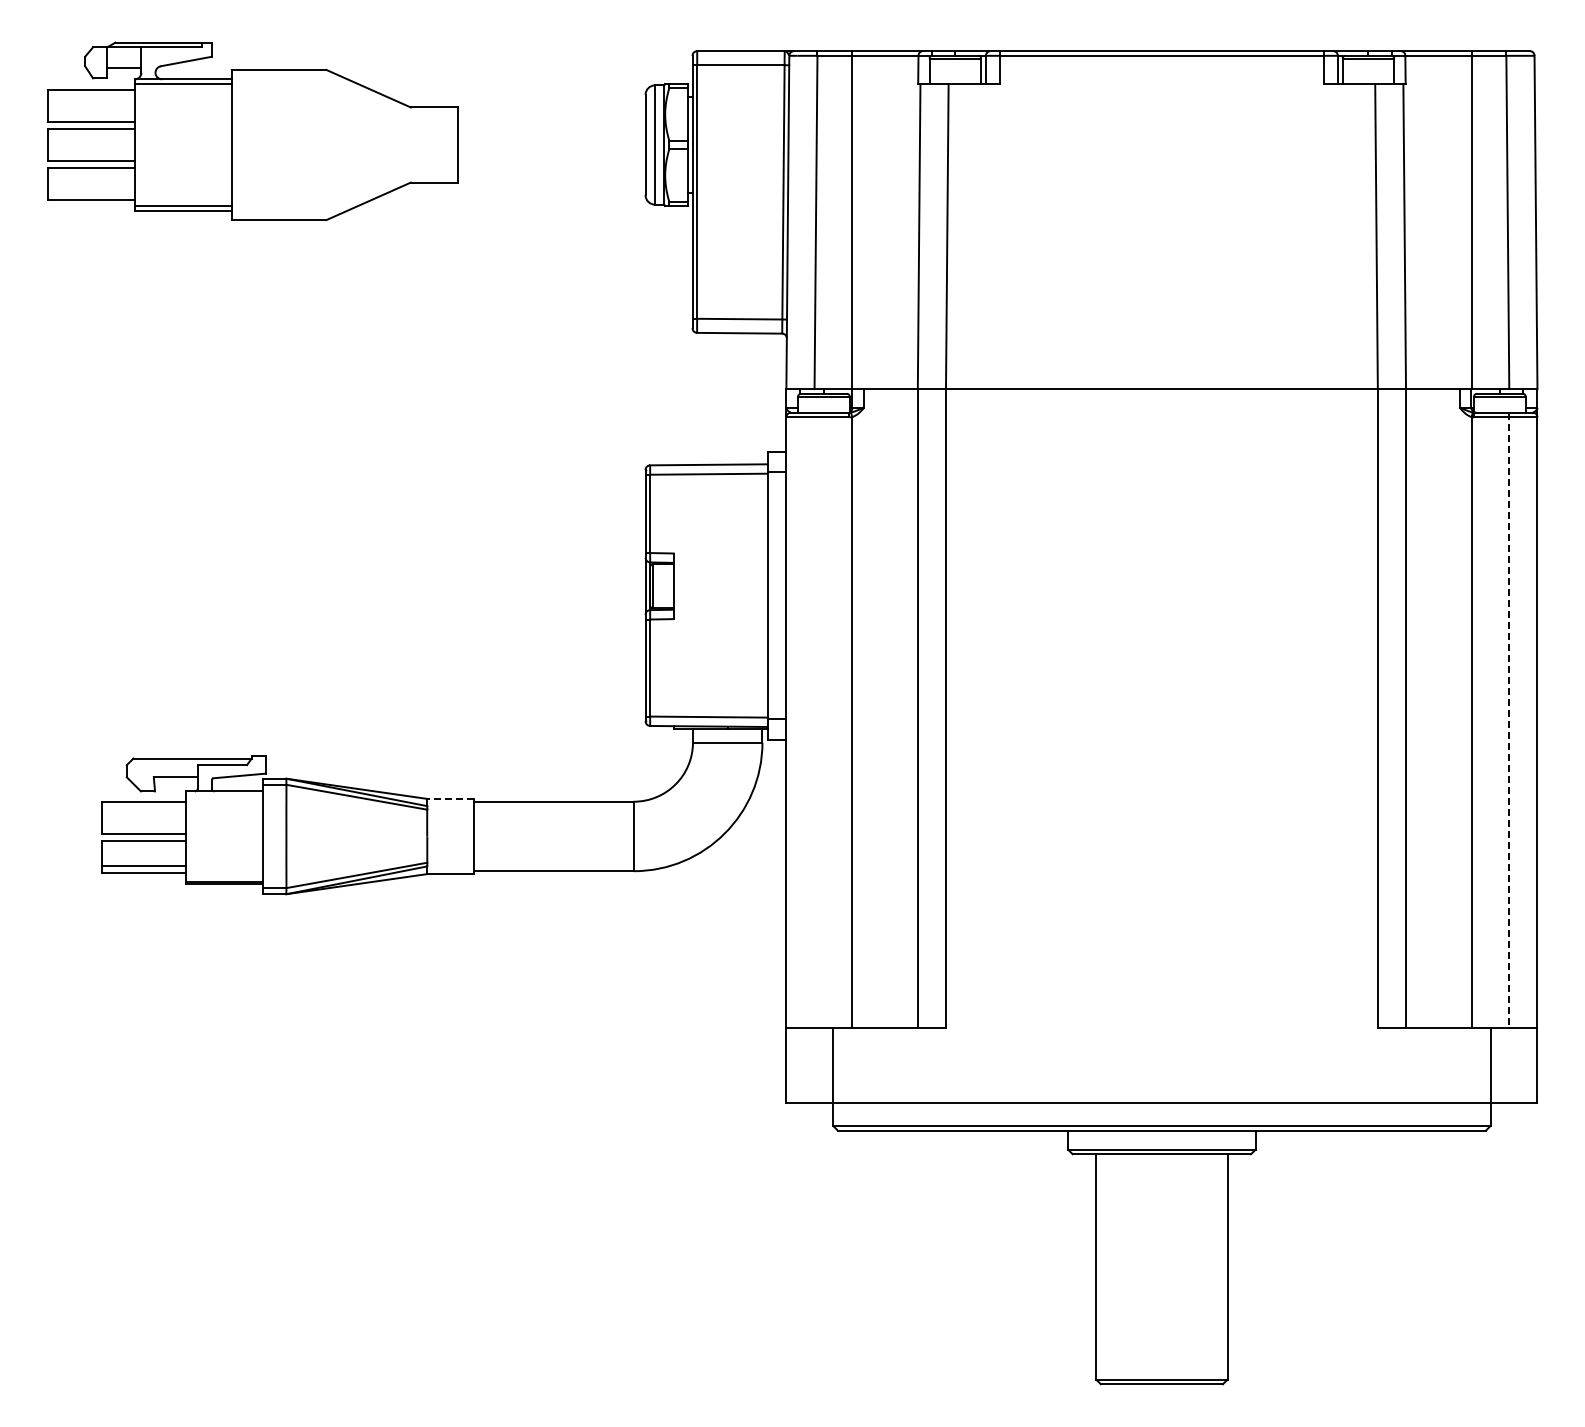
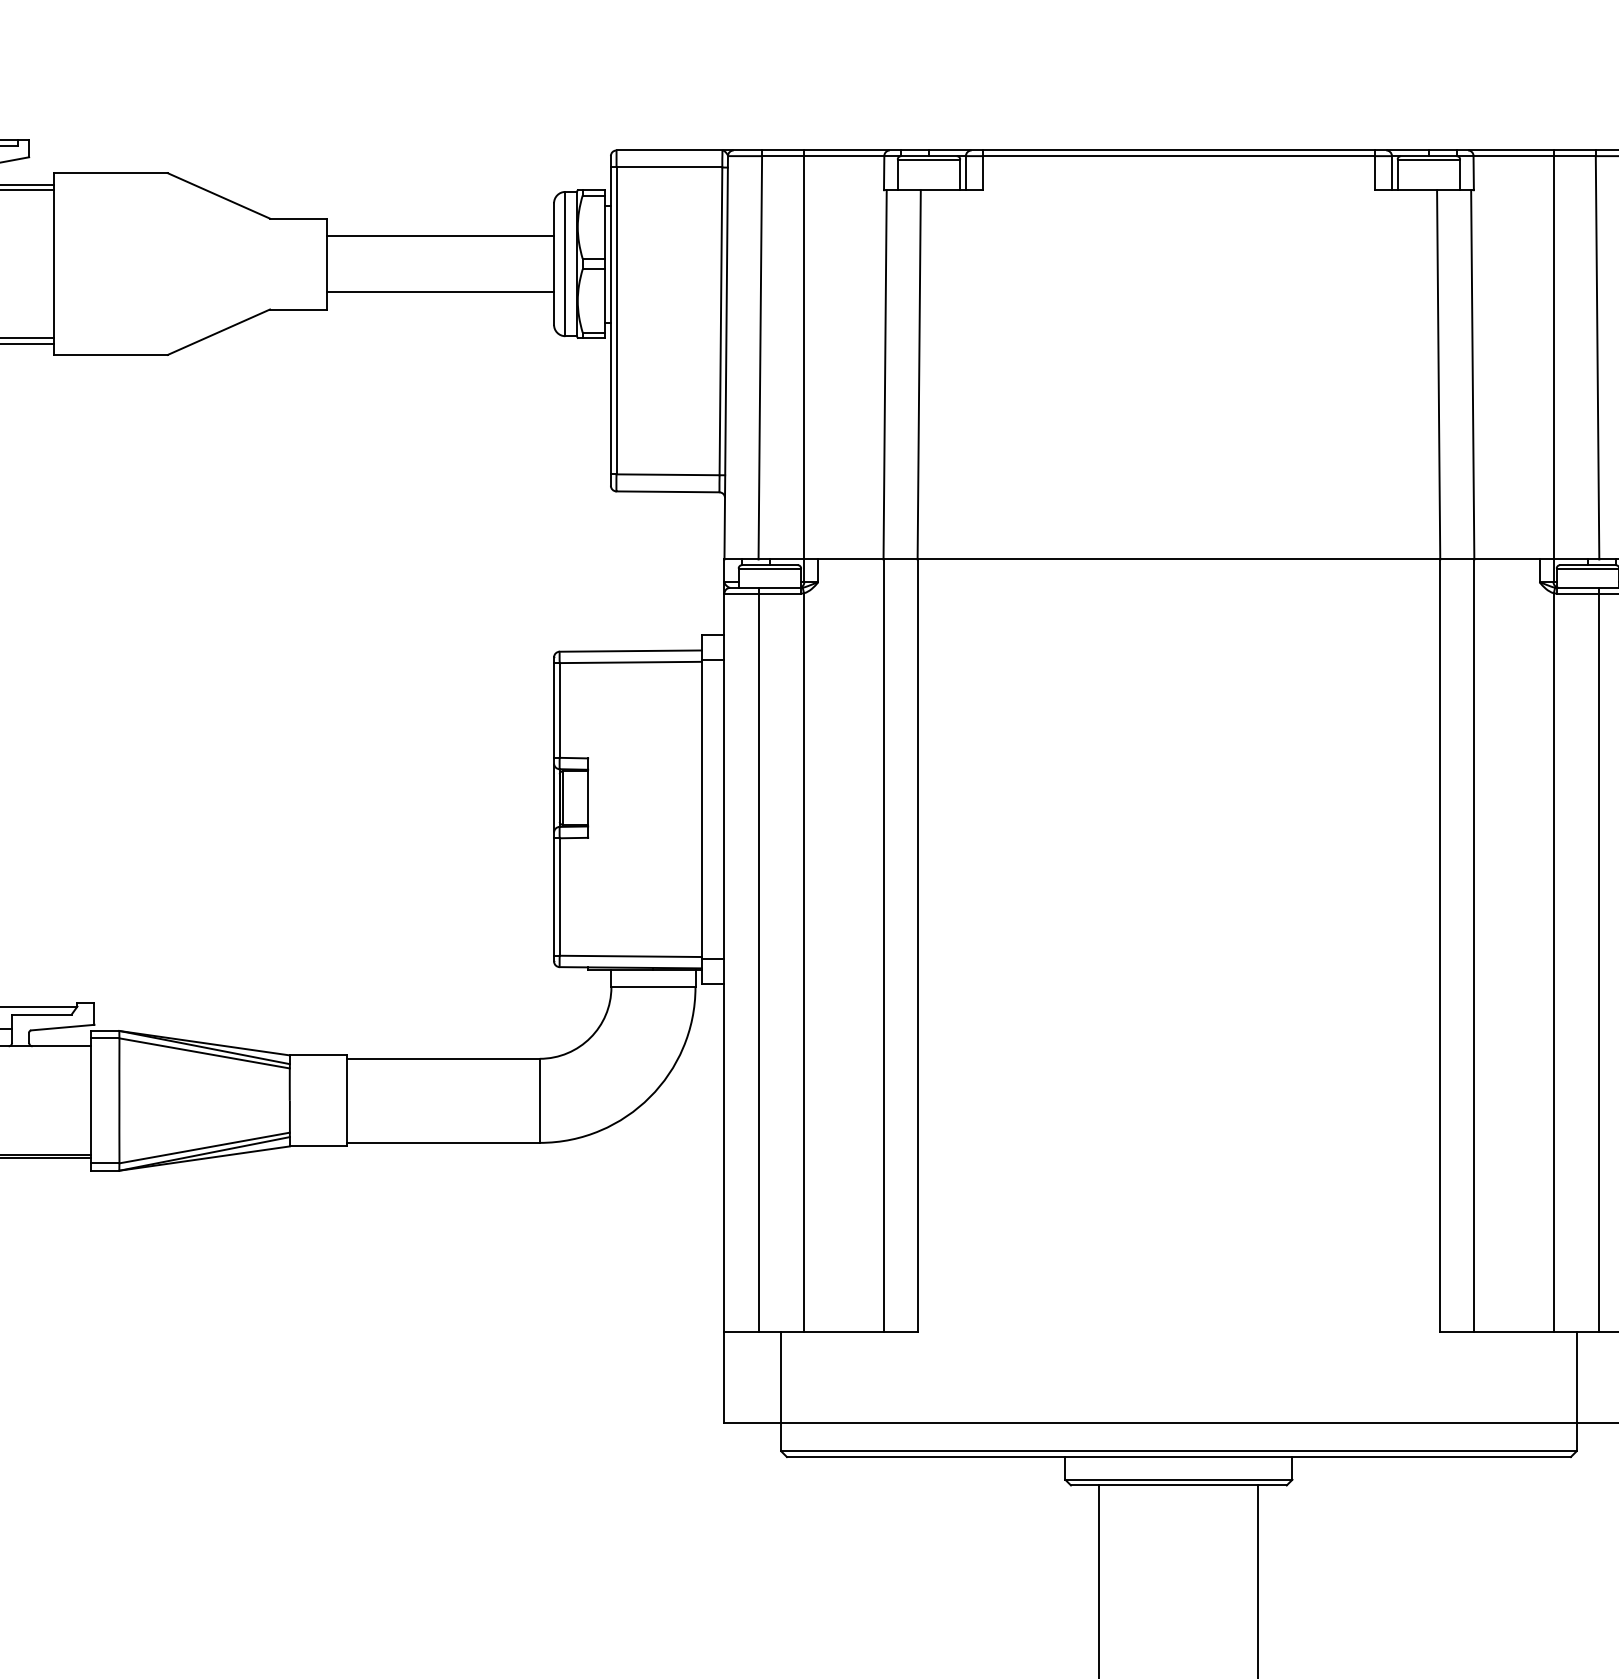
line: (551, 121) -> (440, 235), added
line: (551, 168) -> (440, 292), added
line: (814, 719) -> (758, 959), added
line: (1509, 720) -> (1599, 960), dashed -> solid
line: (450, 798) -> (317, 1054), dashed -> solid

